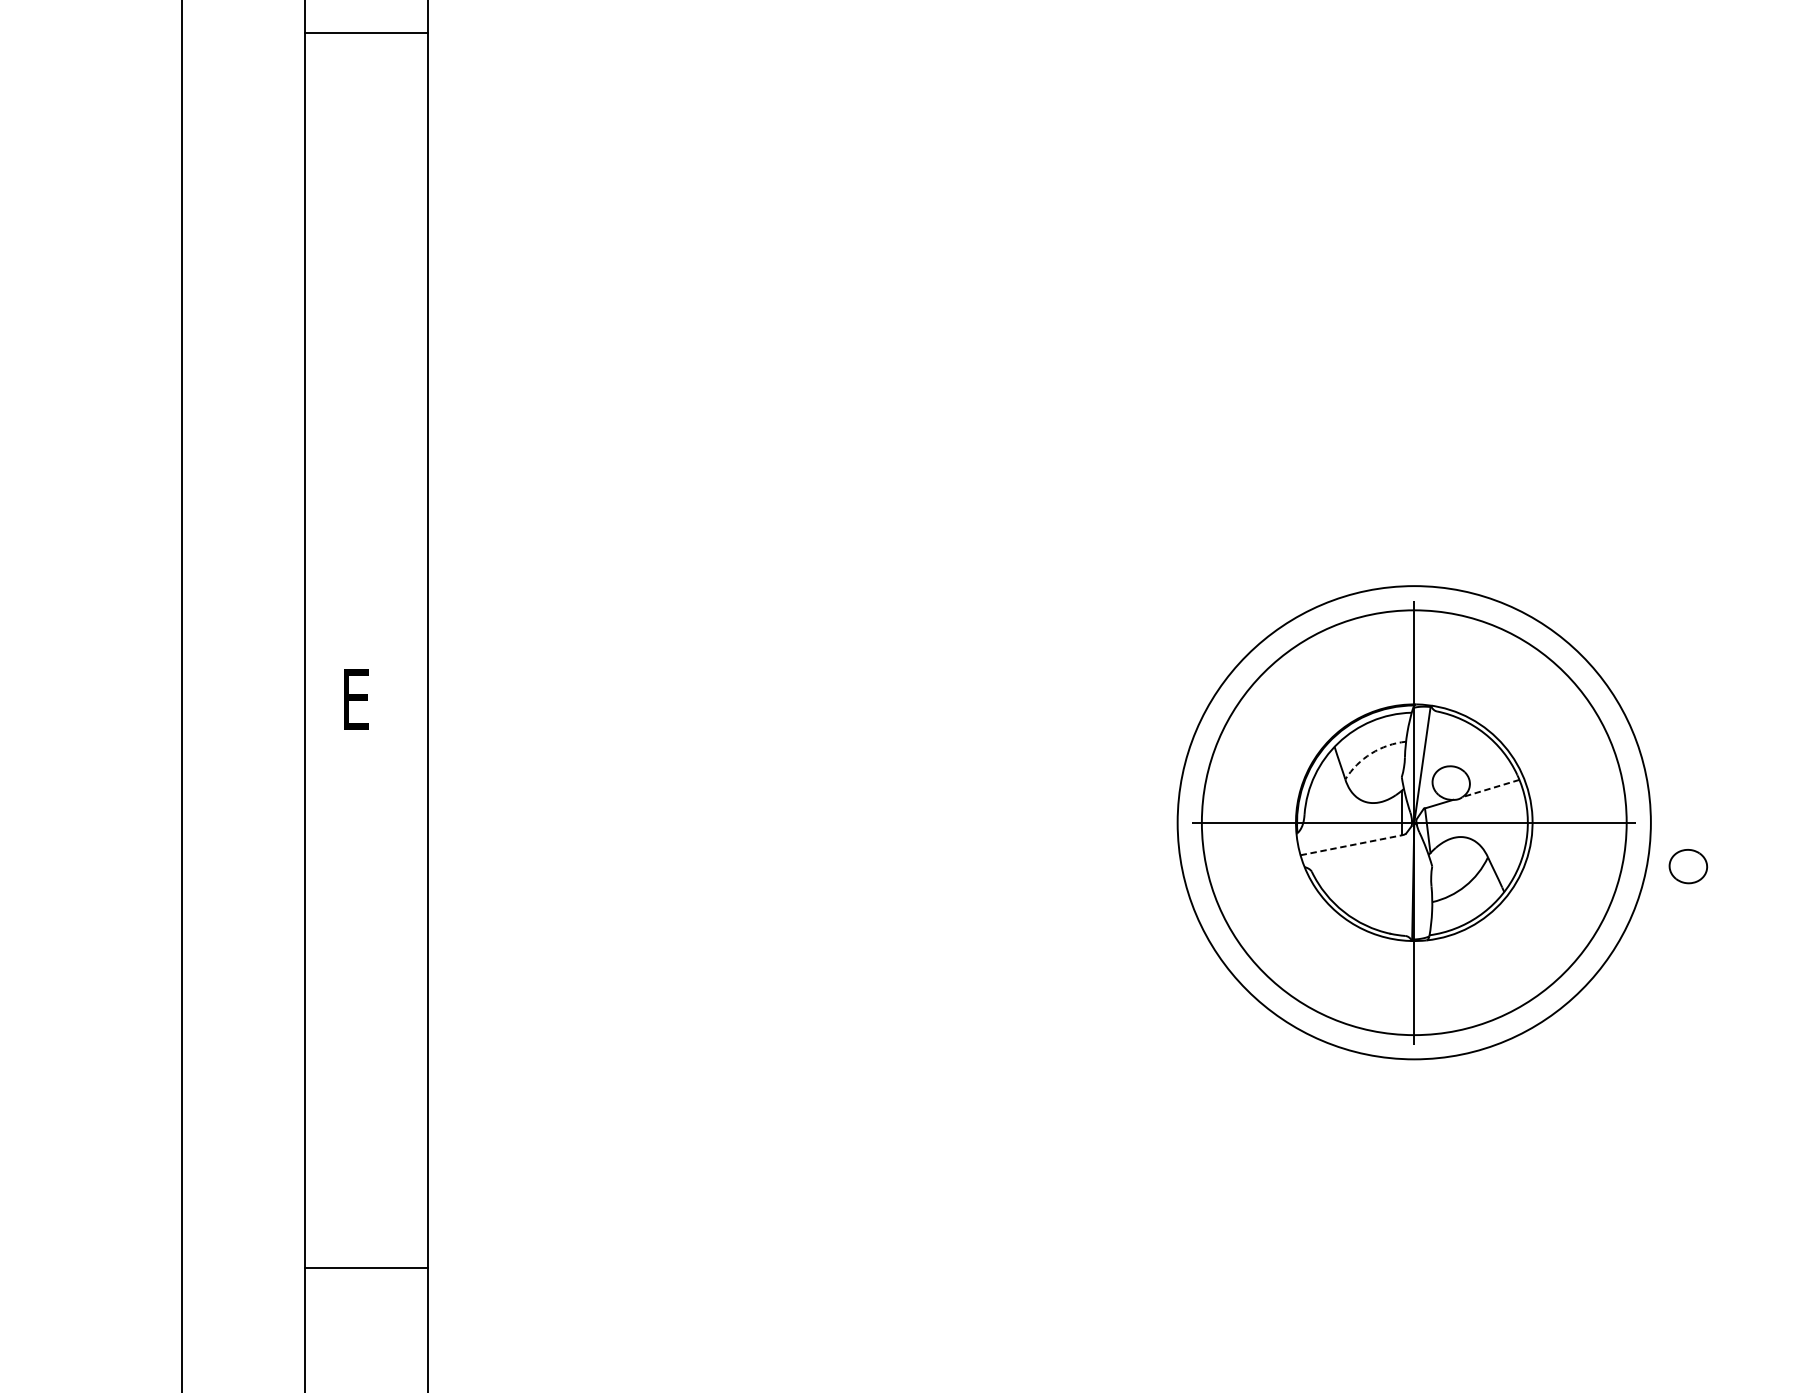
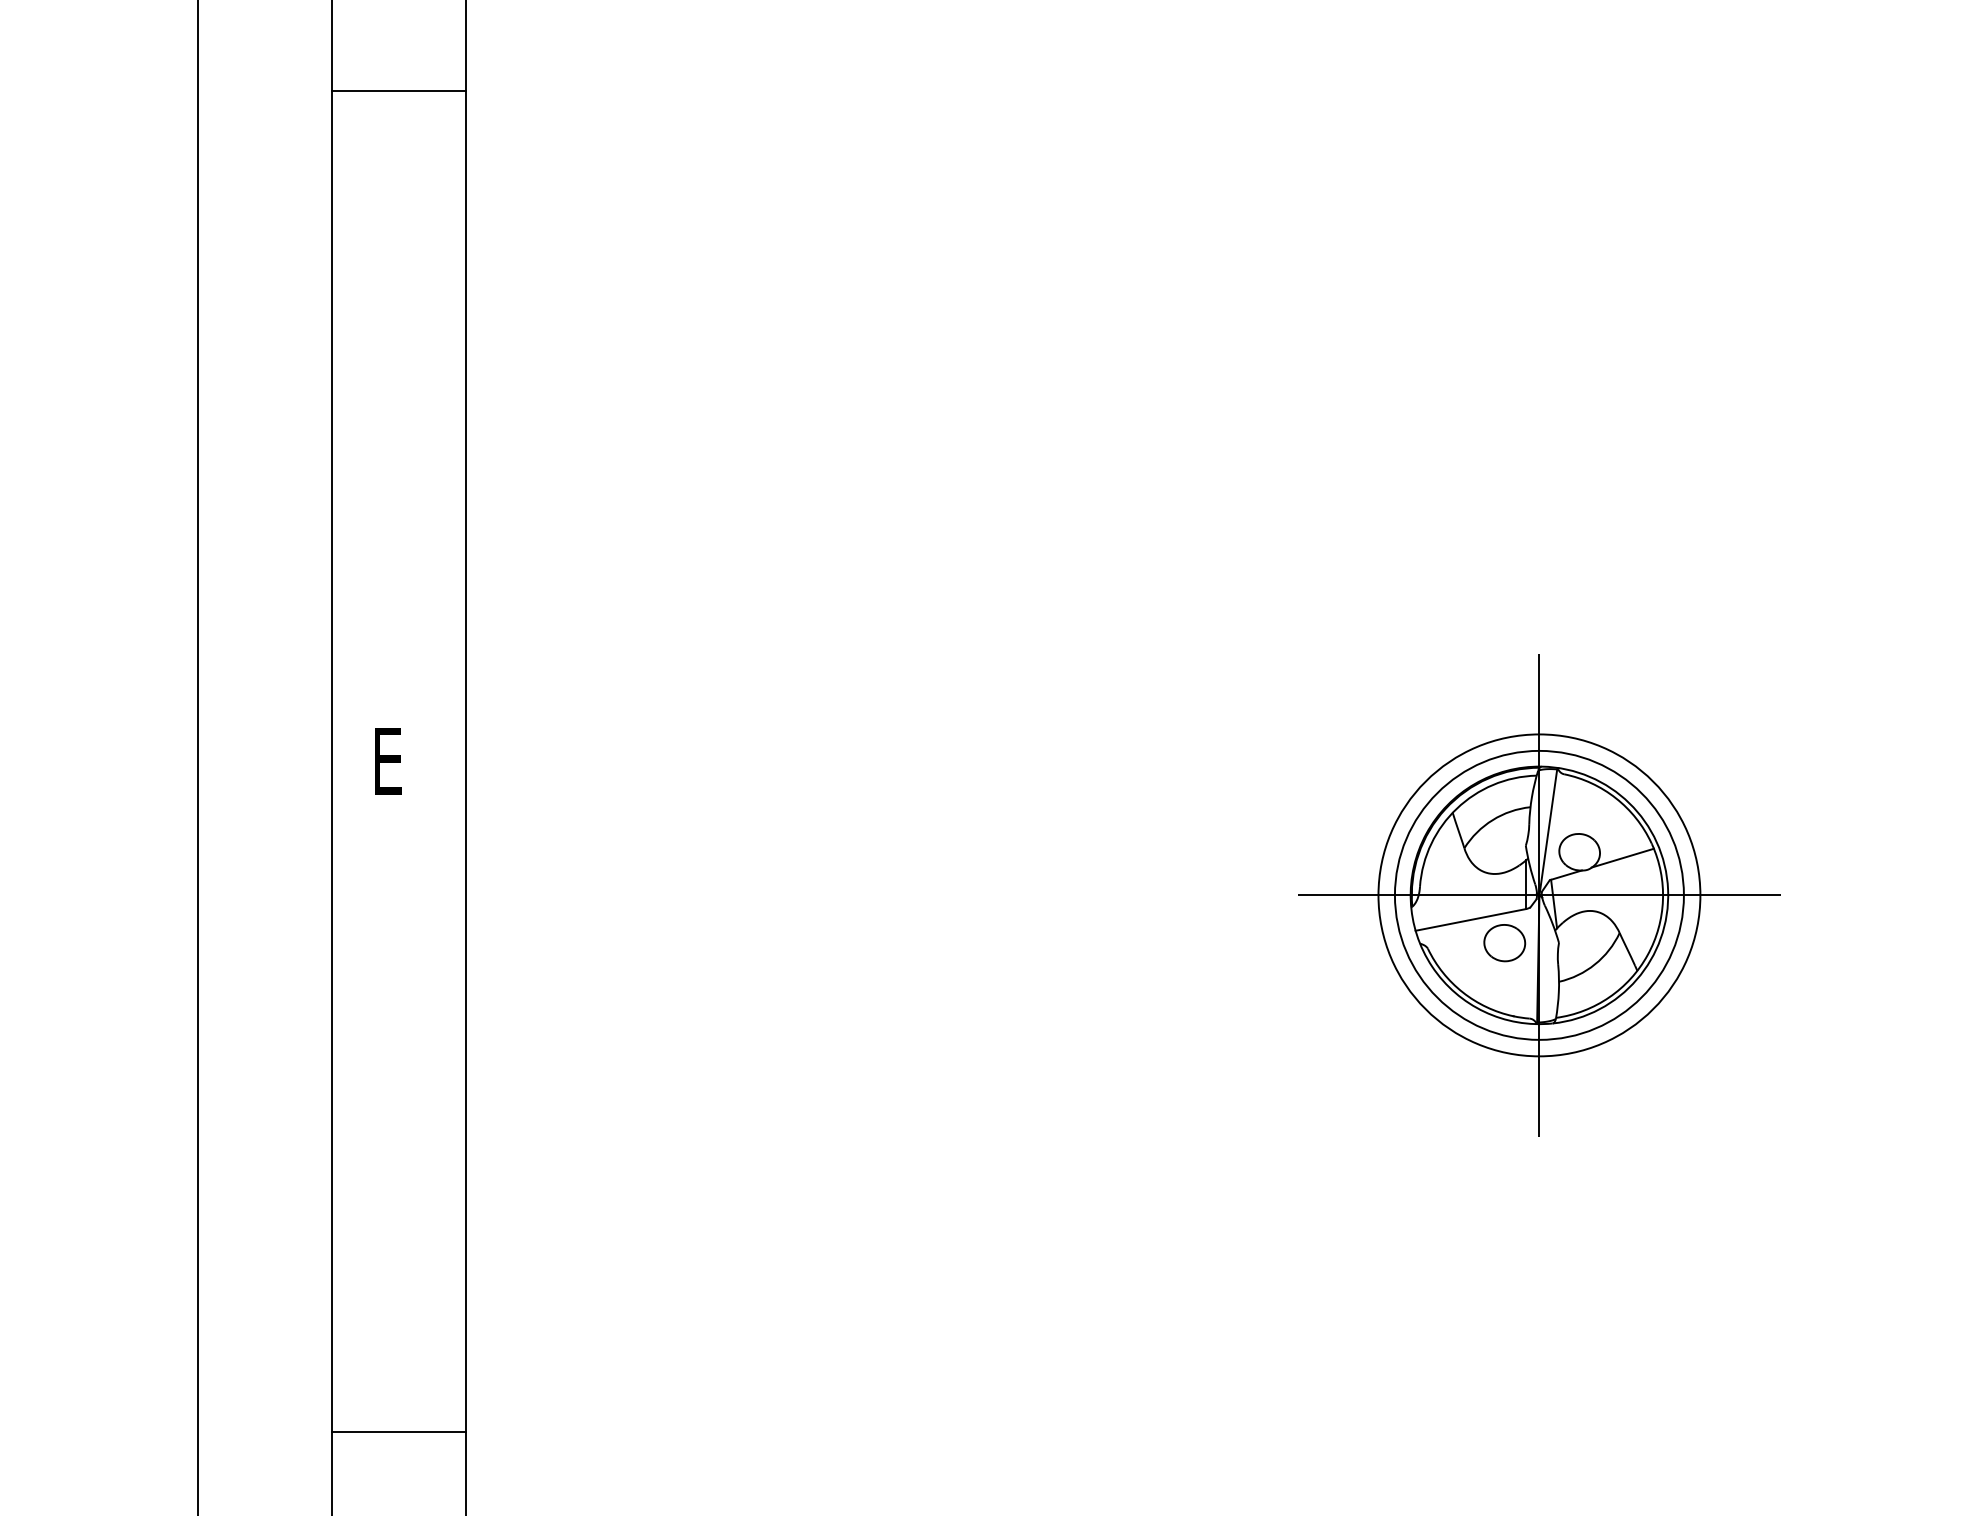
line: (366, 32) -> (399, 90), moved
arc: (1371, 753) -> (1492, 820), dashed -> solid
line: (1490, 788) -> (1622, 858), dashed -> solid
circle: (1413, 821) -> (1538, 894), size x0.62
circle: (1414, 822) -> (1539, 895), size x0.62
line: (1351, 844) -> (1471, 919), dashed -> solid
part: (1688, 866) -> (1504, 943), moved
line: (366, 1267) -> (399, 1431), moved

